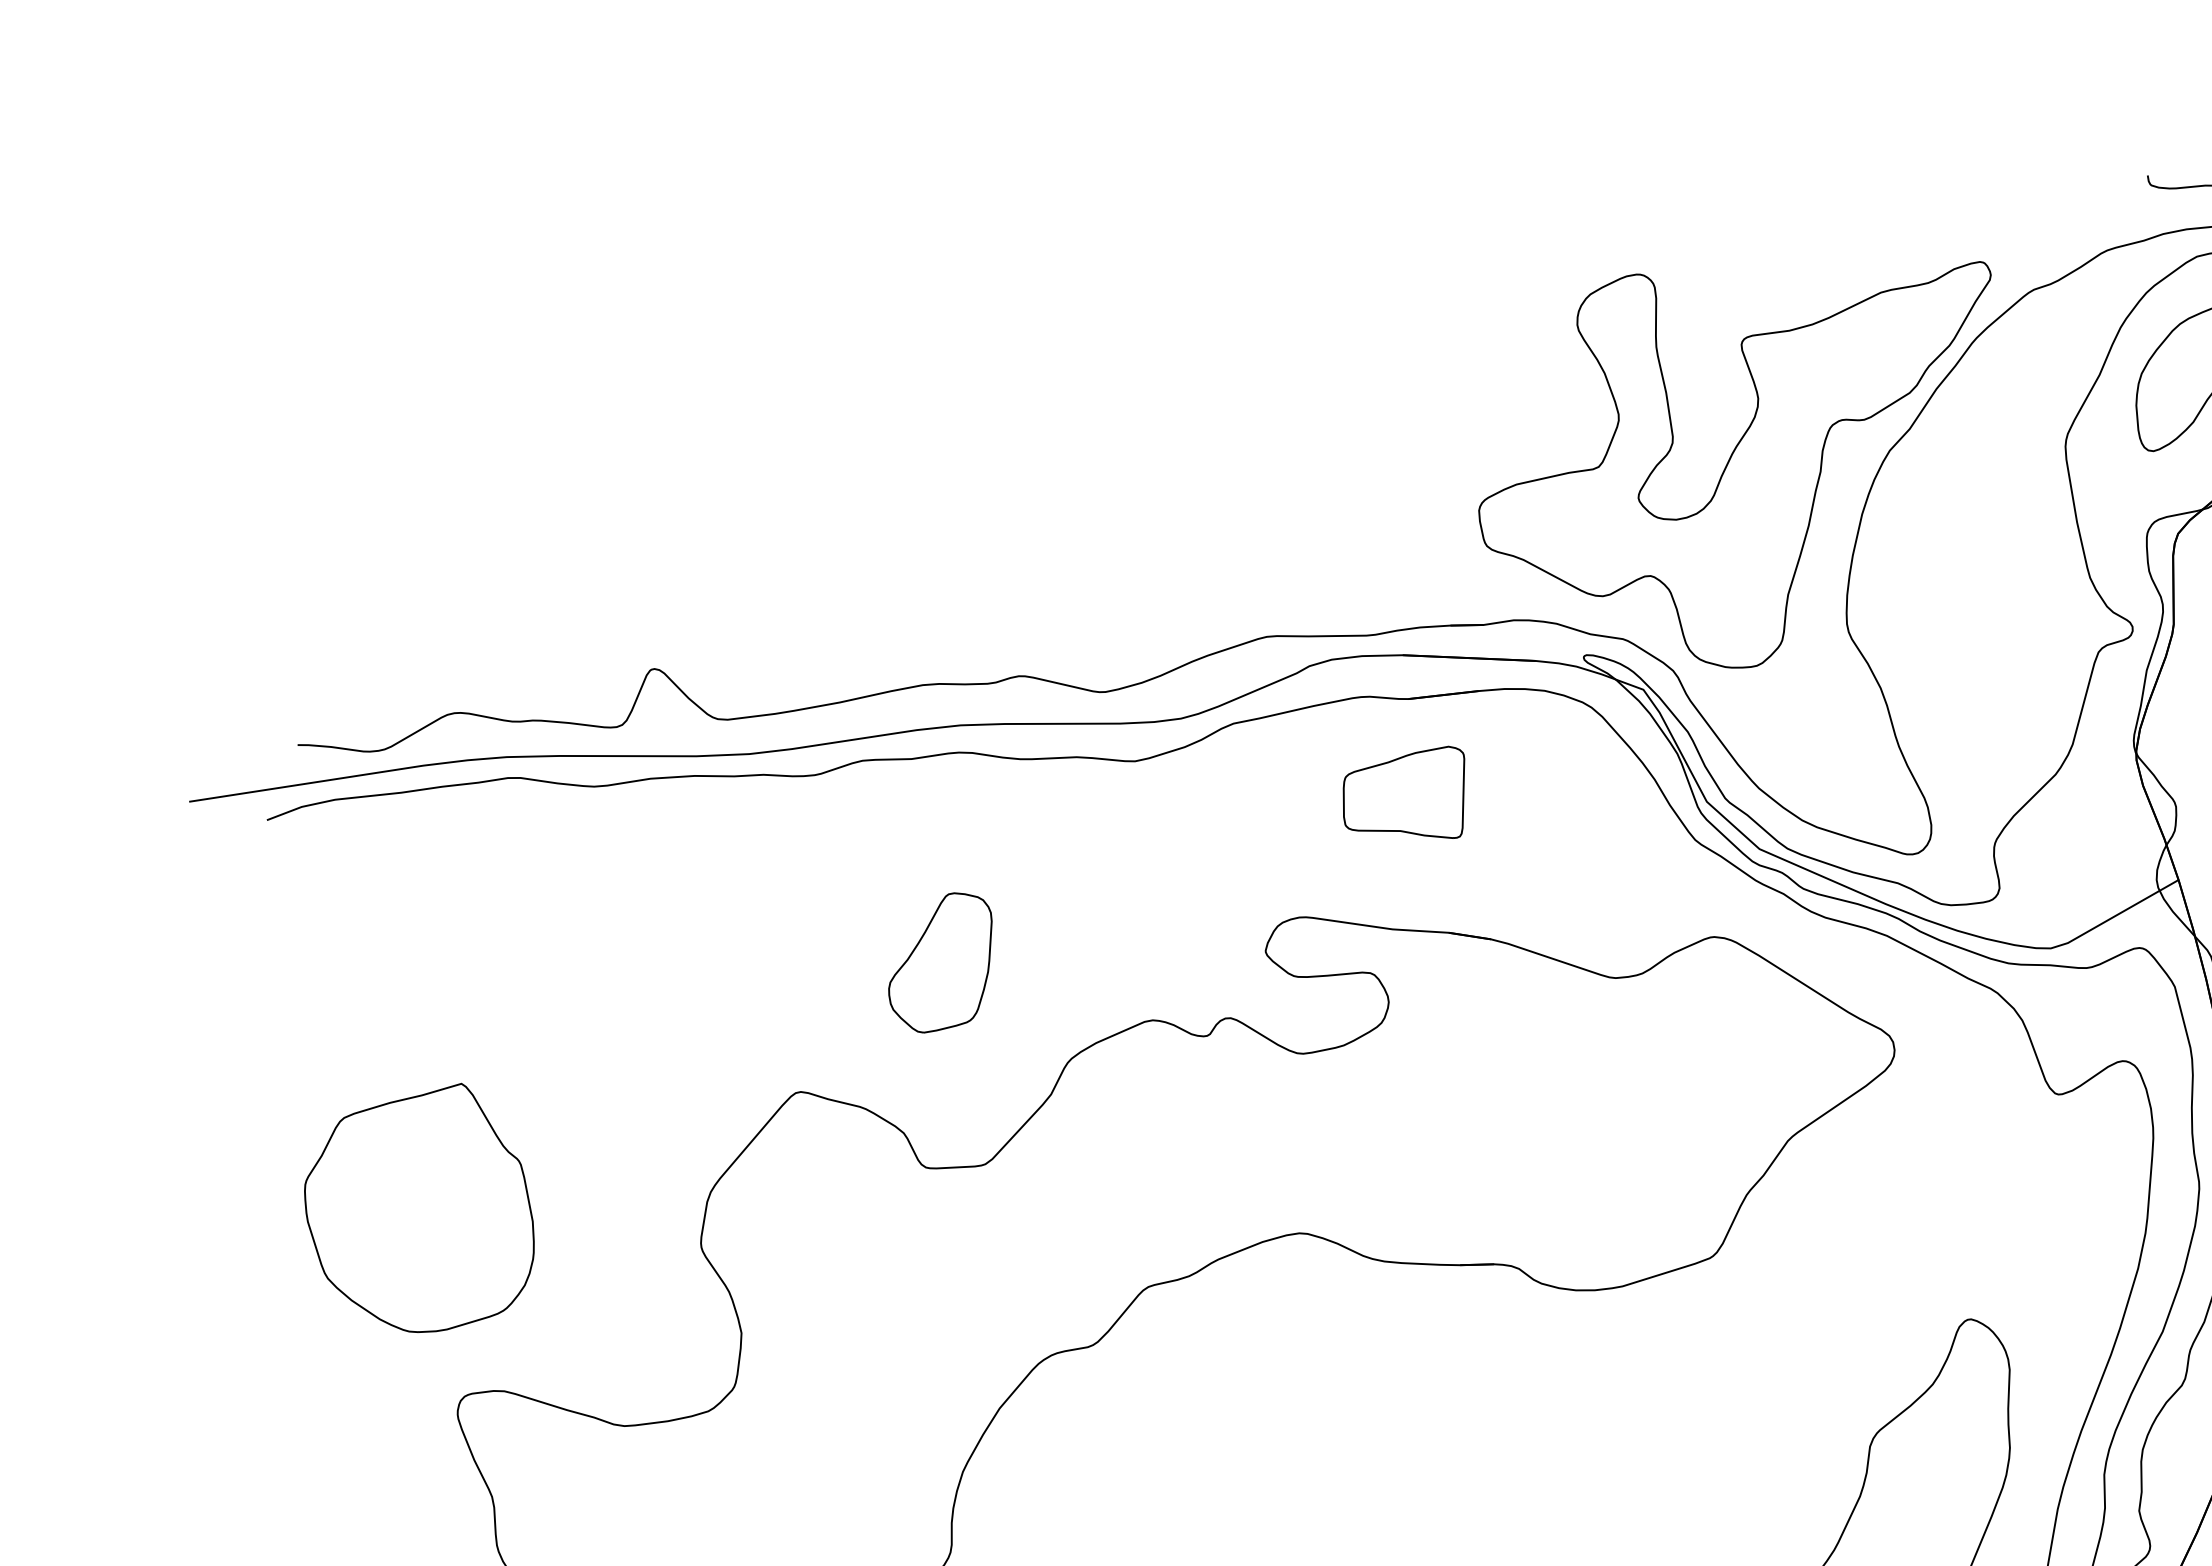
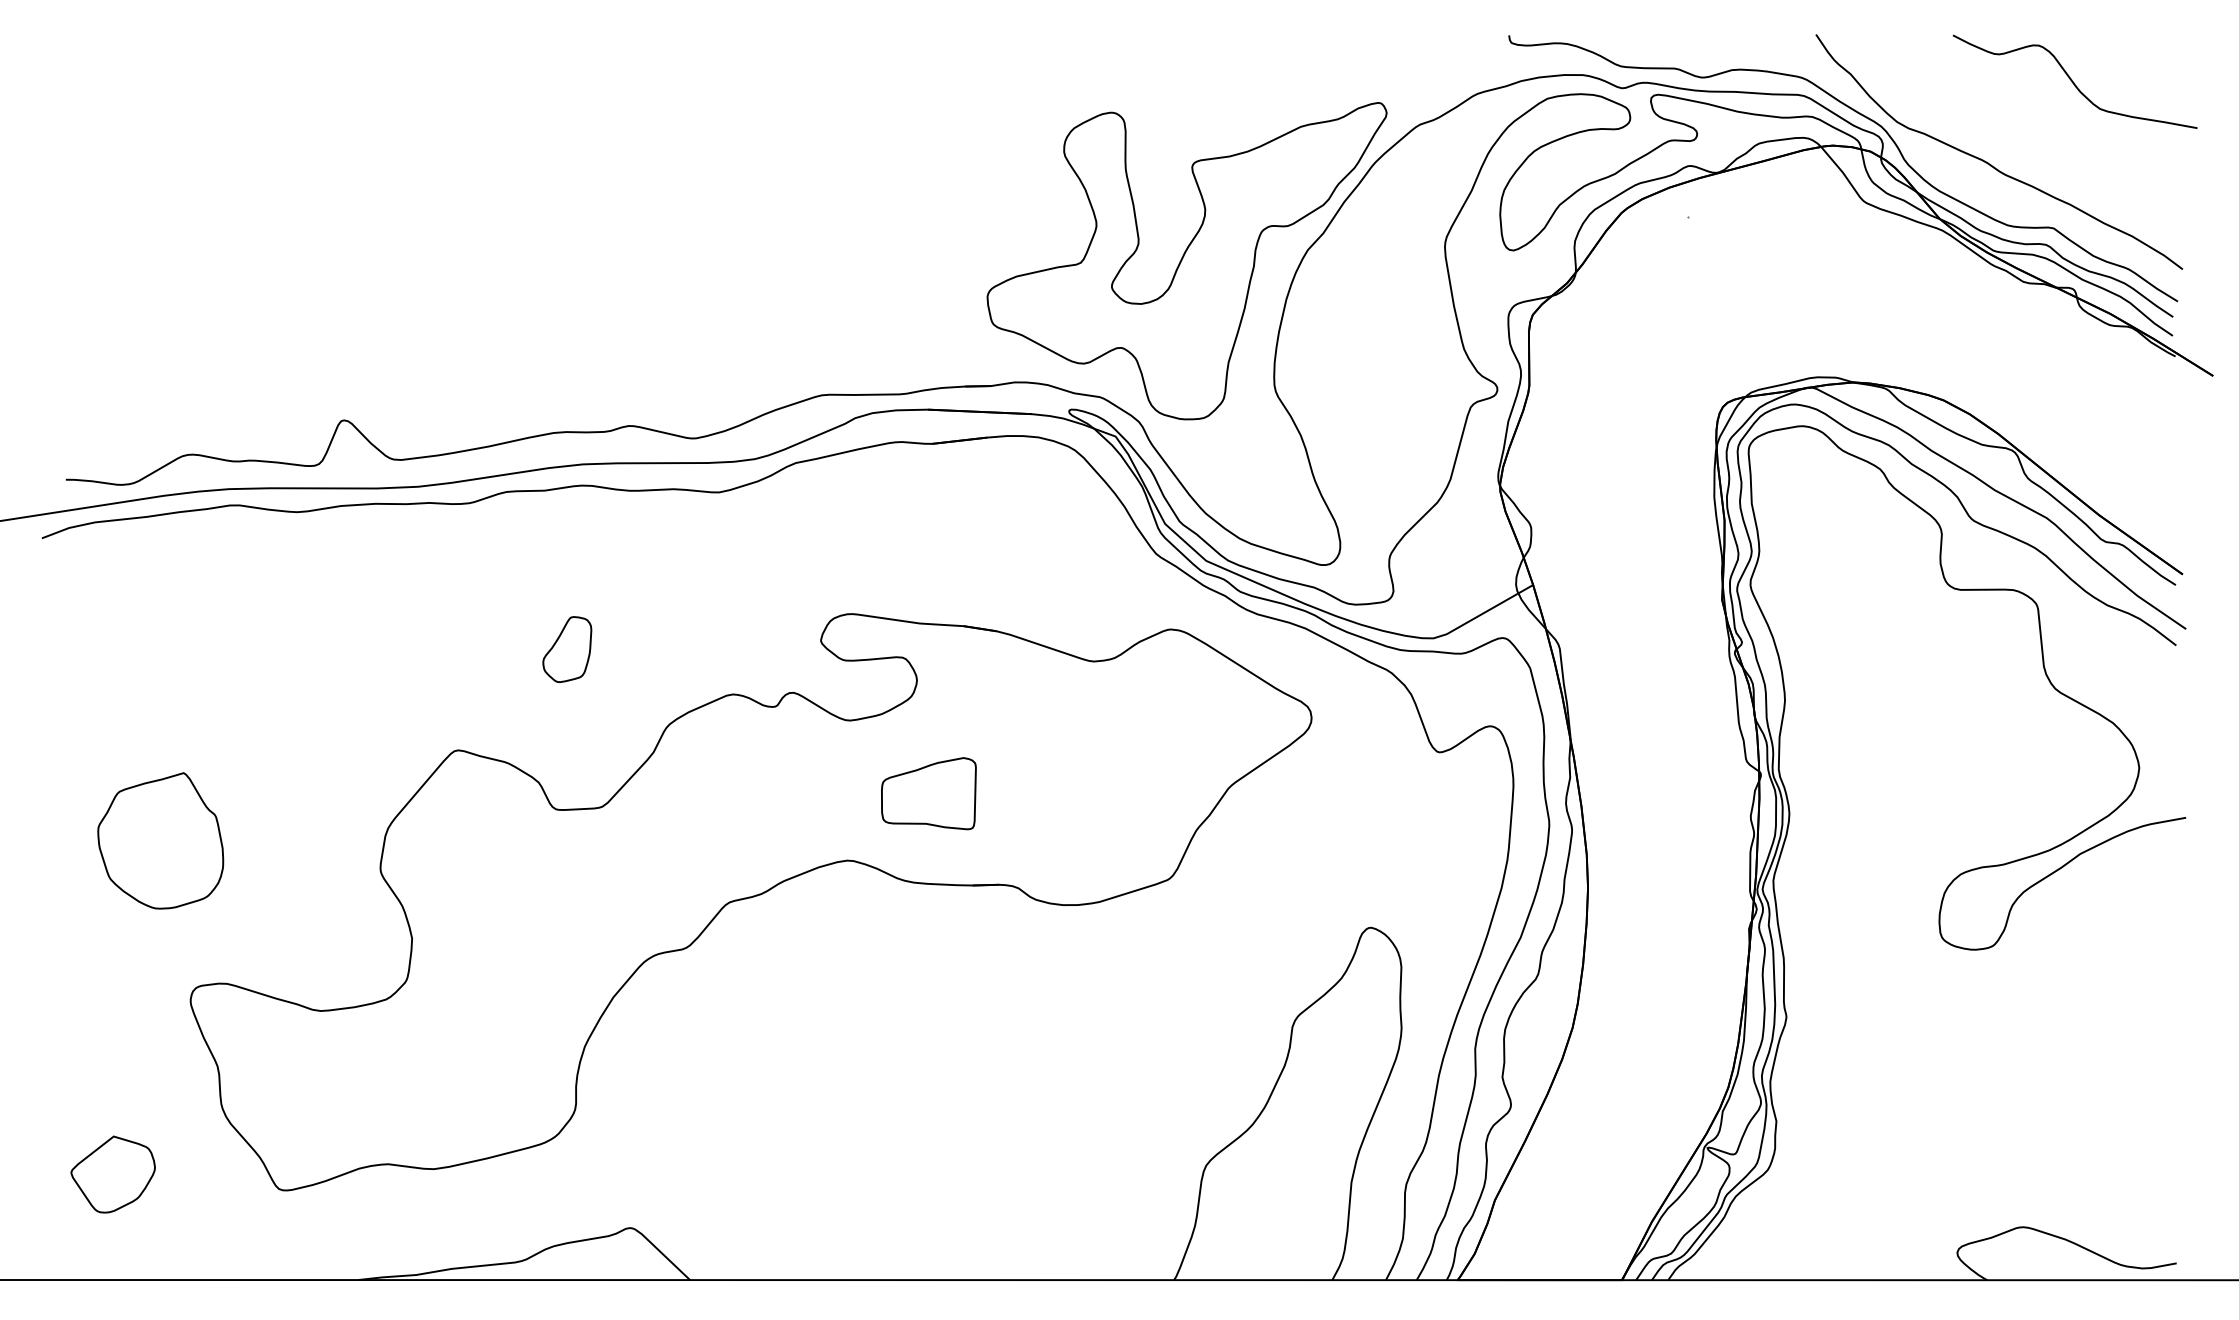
part: (1403, 792) -> (928, 793), moved
part: (940, 962) -> (567, 649), size x0.6
part: (418, 1207) -> (160, 840), size x0.7

